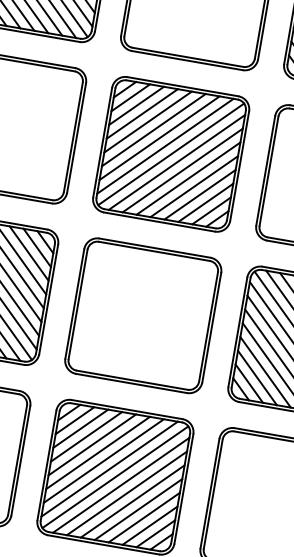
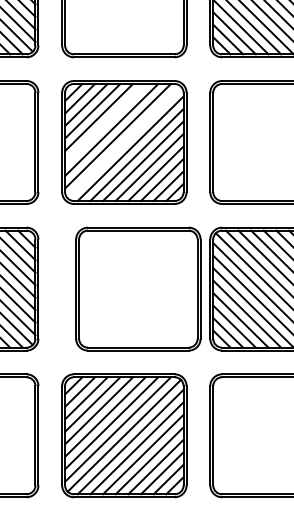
line: (154, 129) -> (105, 123), removed
line: (171, 154) -> (124, 142), removed
part: (143, 315) -> (138, 288), moved

